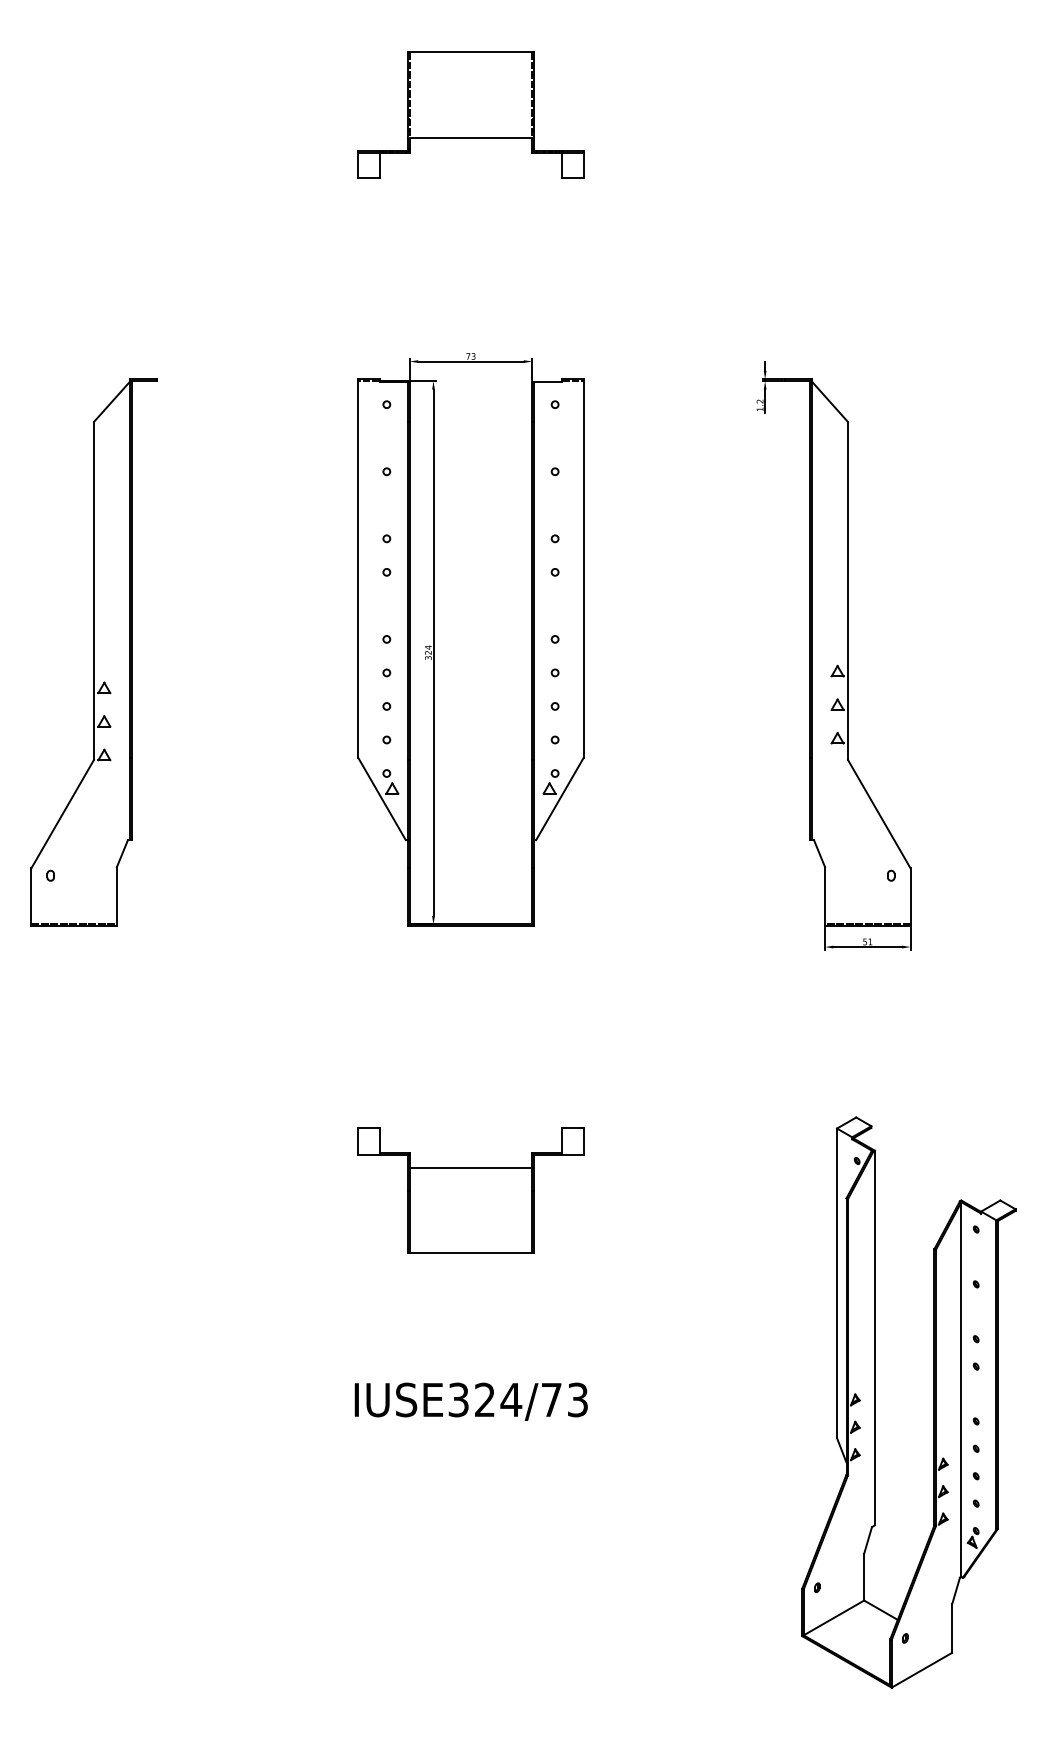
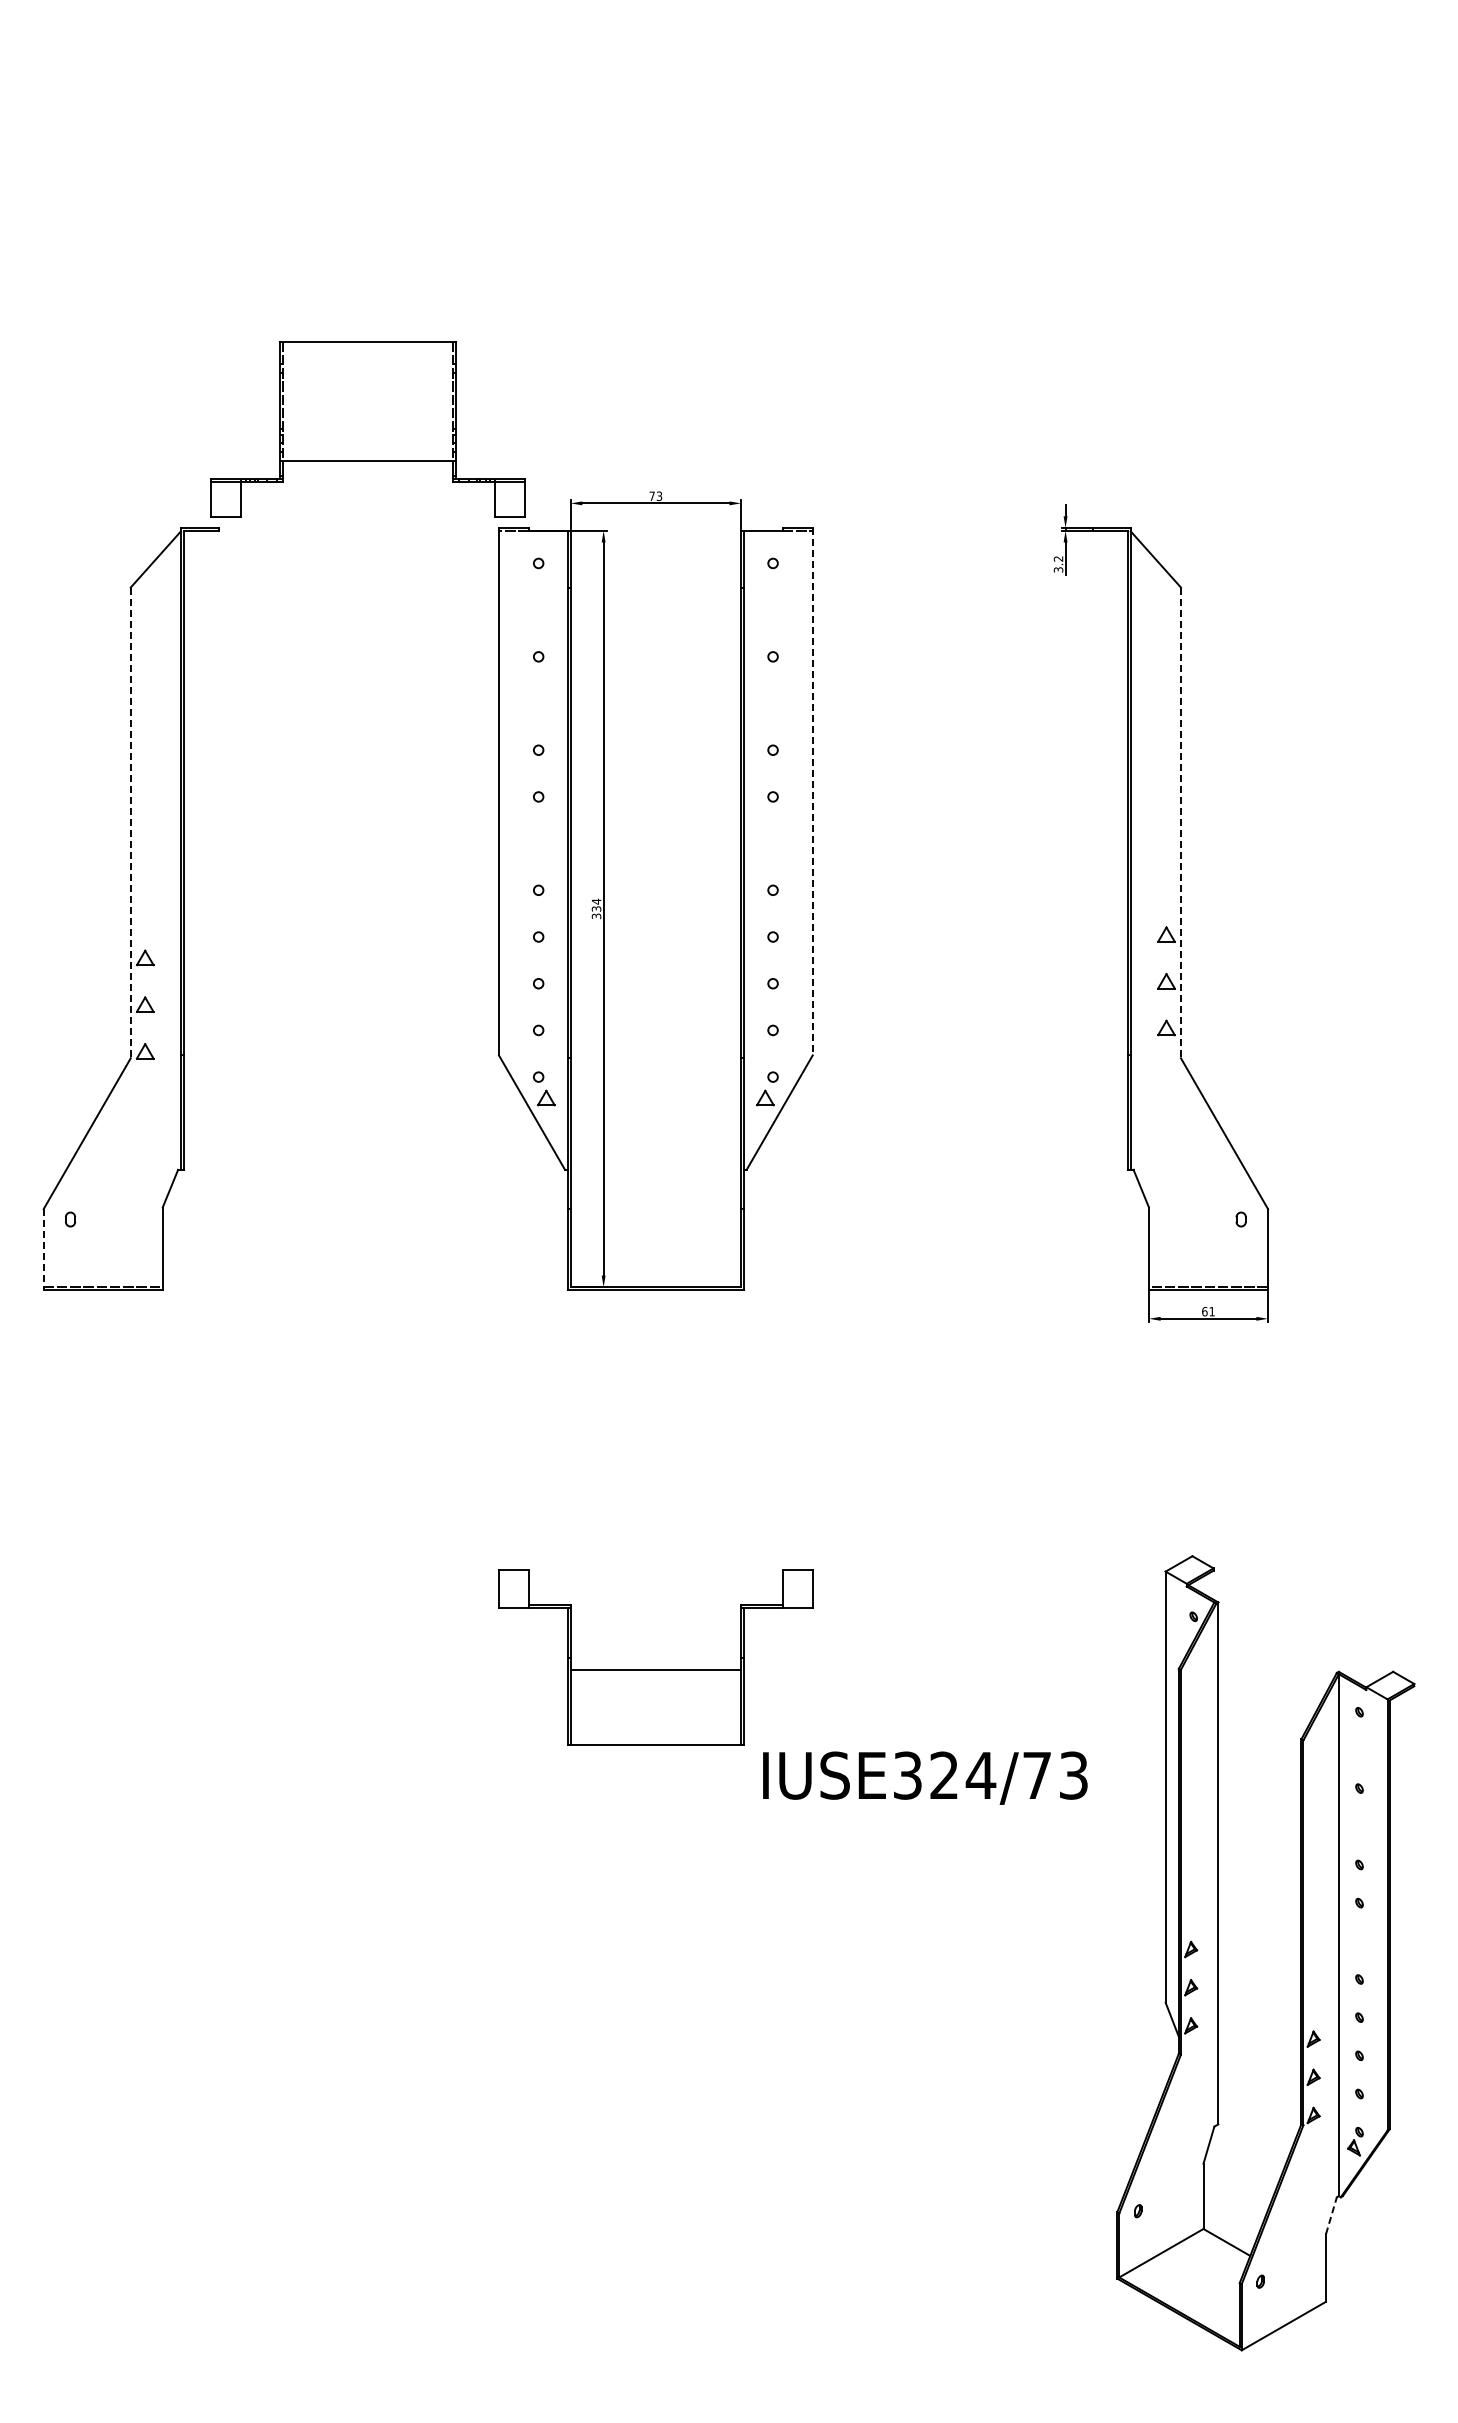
part: (470, 115) -> (367, 429), moved
text: (760, 409) -> (1058, 569), 1.2 -> 3.2
line: (583, 568) -> (812, 791), solid -> dashed
line: (93, 591) -> (130, 823), solid -> dashed
line: (847, 591) -> (1180, 823), solid -> dashed
text: (428, 652) -> (596, 908), 324 -> 334
line: (31, 898) -> (43, 1250), solid -> dashed
text: (864, 941) -> (1204, 1311), 51 -> 61
line: (470, 1167) -> (655, 1670), moved
text: (471, 1401) -> (925, 1777), moved
line: (956, 1590) -> (1331, 2215), solid -> dashed

